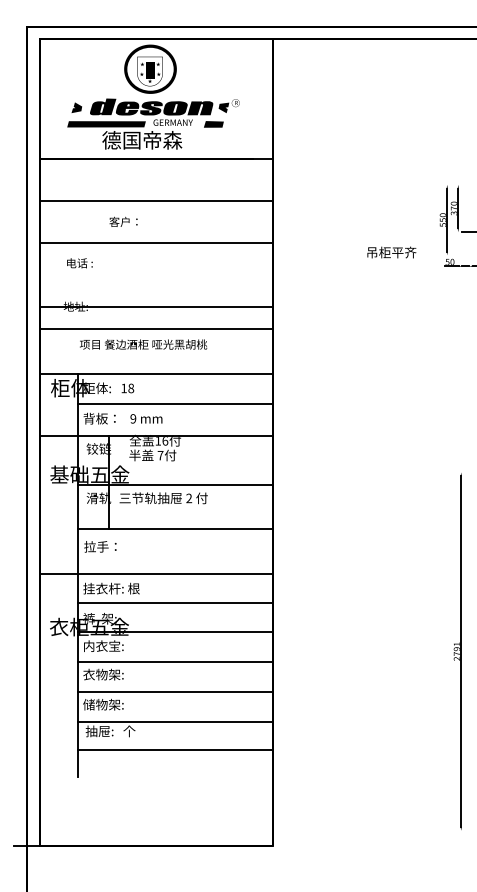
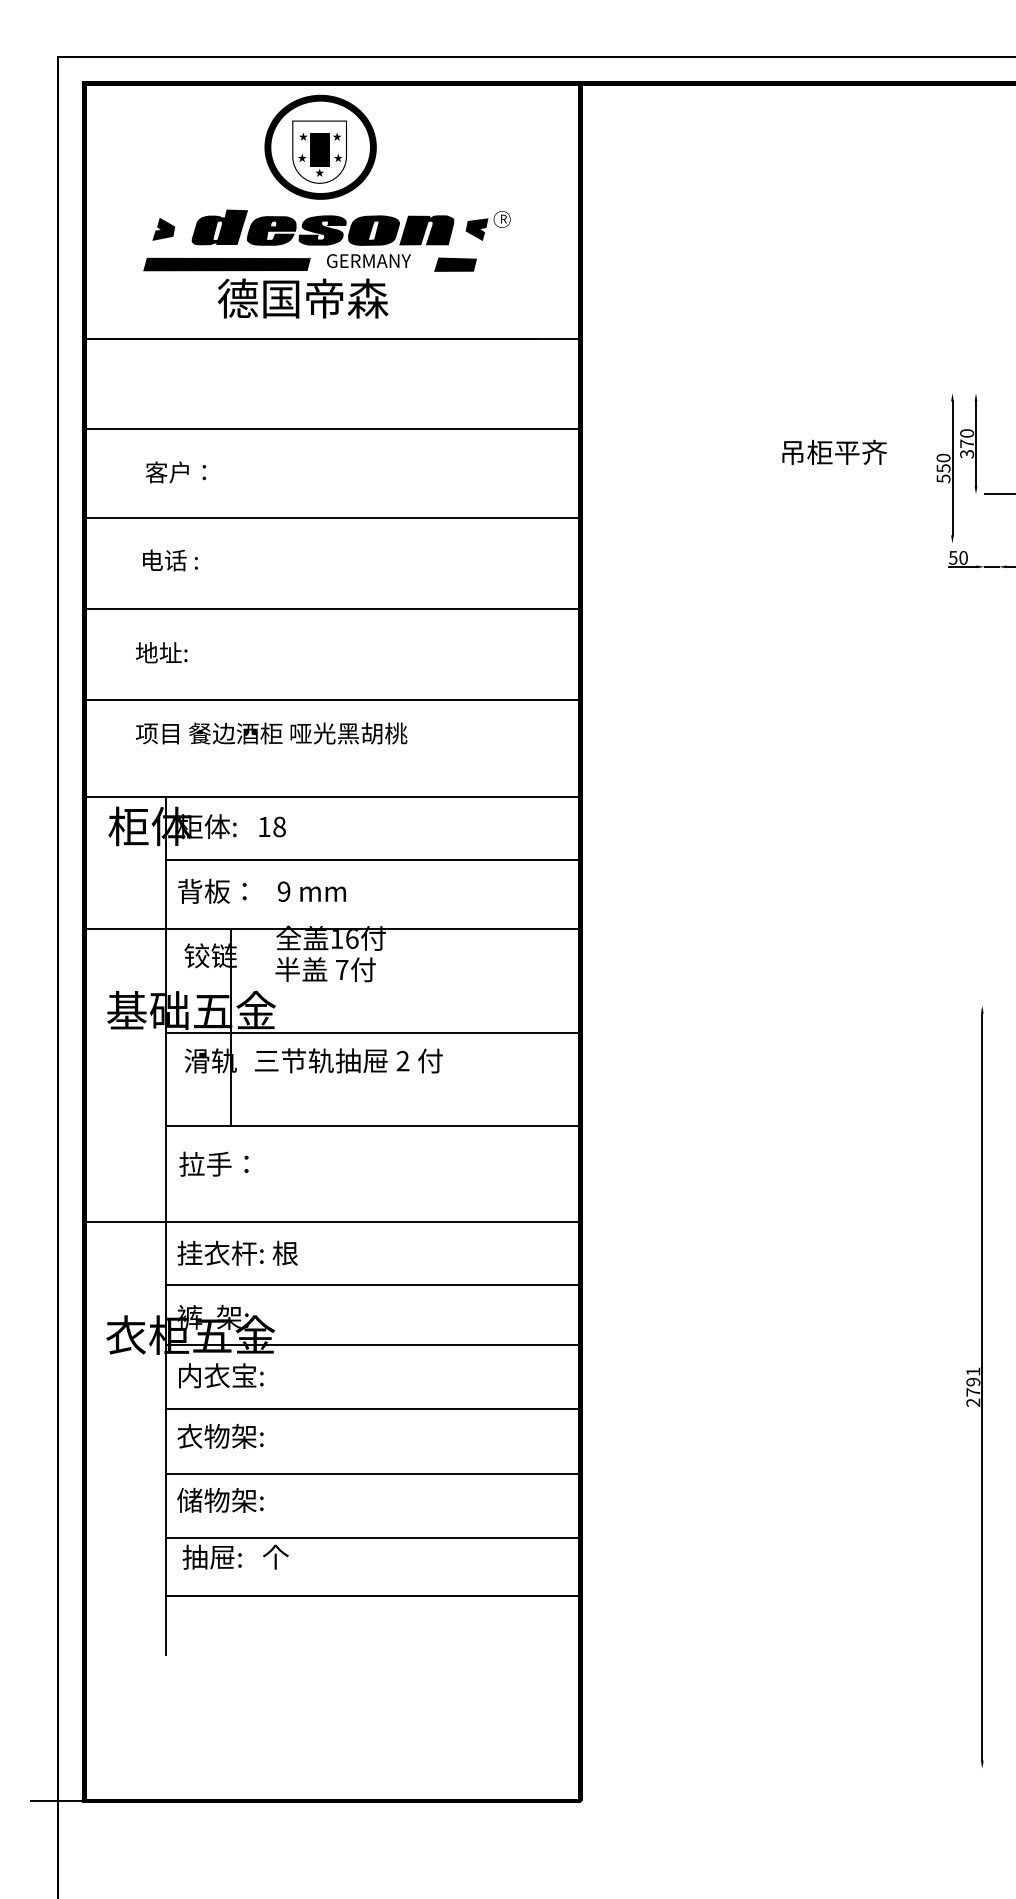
text: (123, 221) -> (175, 471), moved
text: (391, 252) -> (833, 452), moved
line: (155, 307) -> (331, 609), moved
text: (143, 344) -> (271, 733), moved

